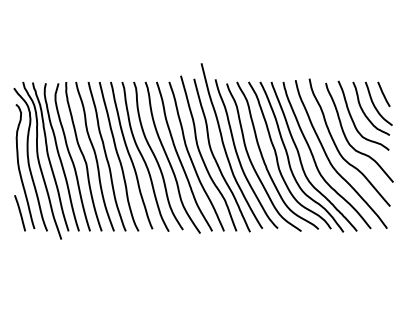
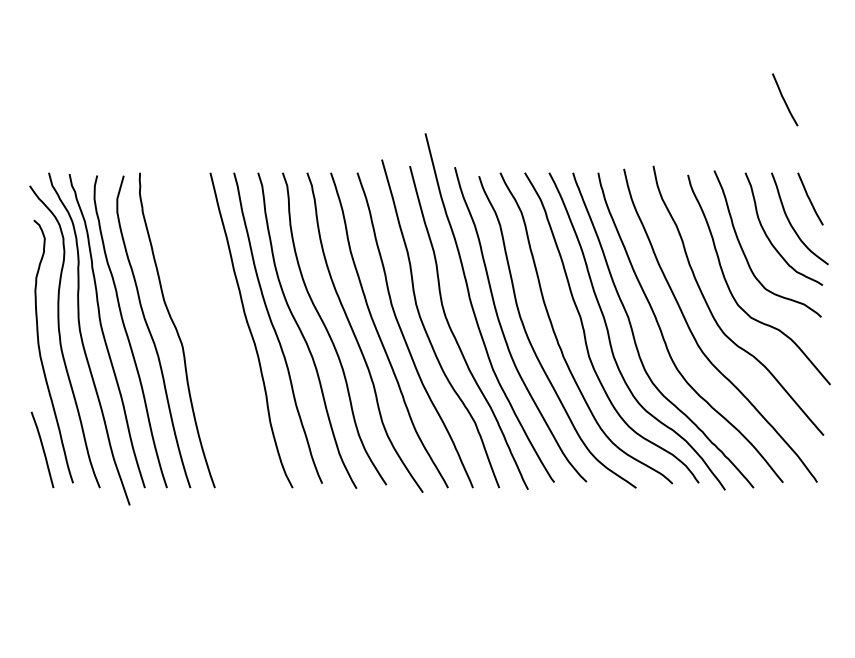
line: (371, 47) -> (784, 100), added
part: (100, 156) -> (212, 330), removed

